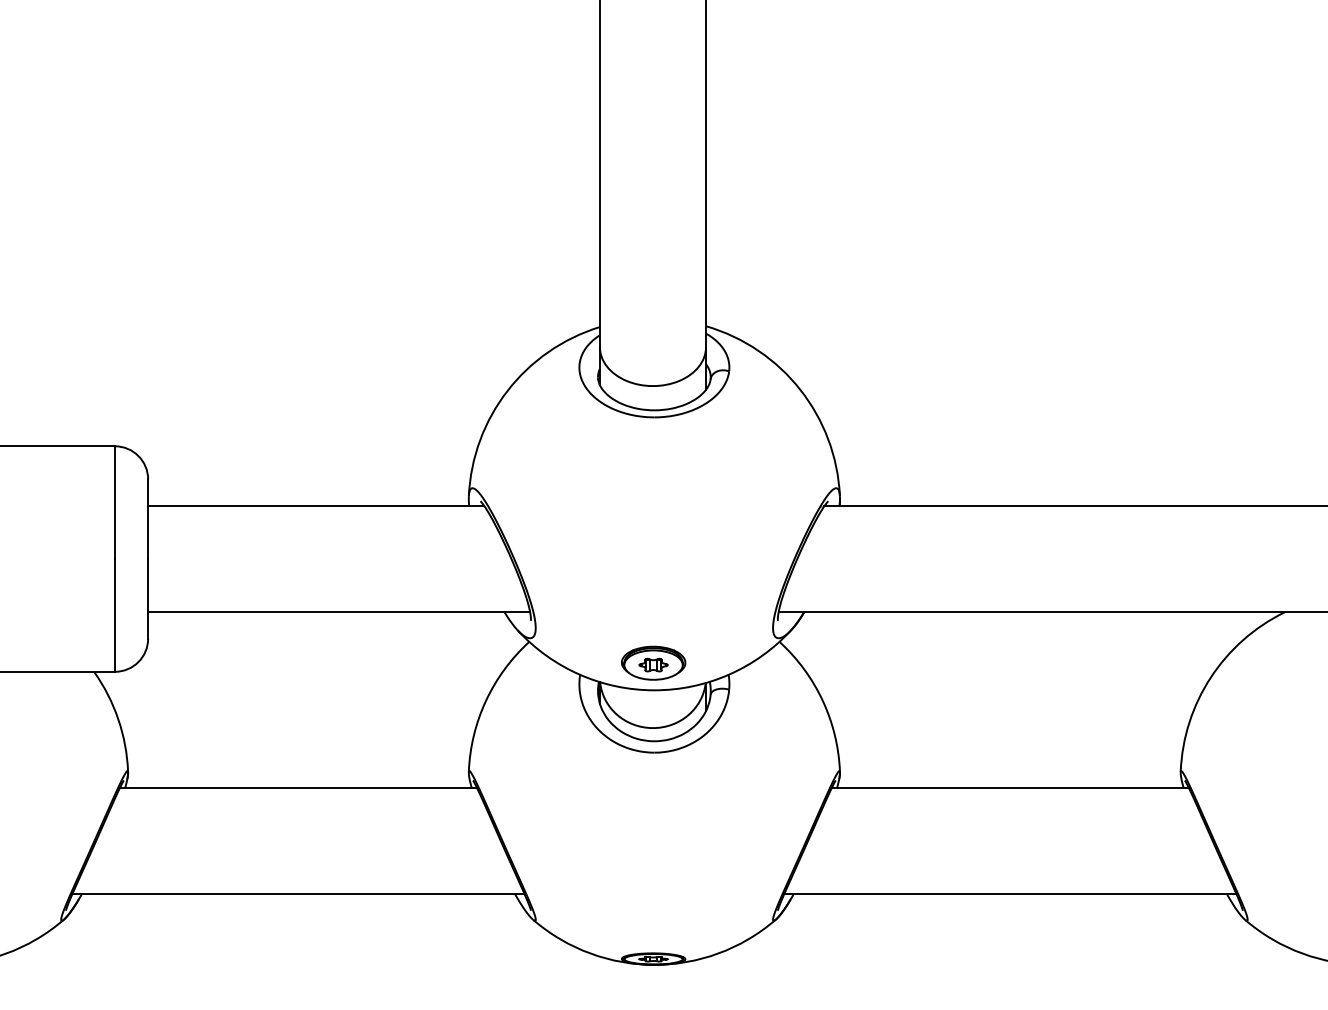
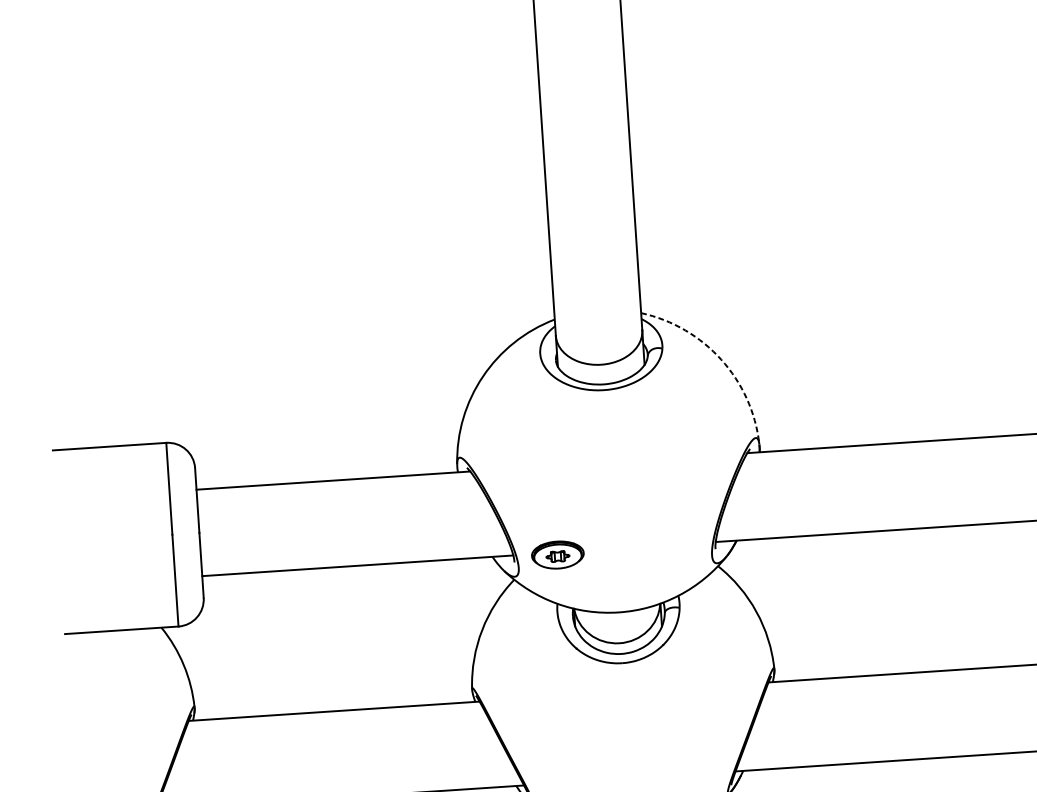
arc: (800, 389) -> (721, 359), solid -> dashed
part: (653, 662) -> (557, 554), moved

